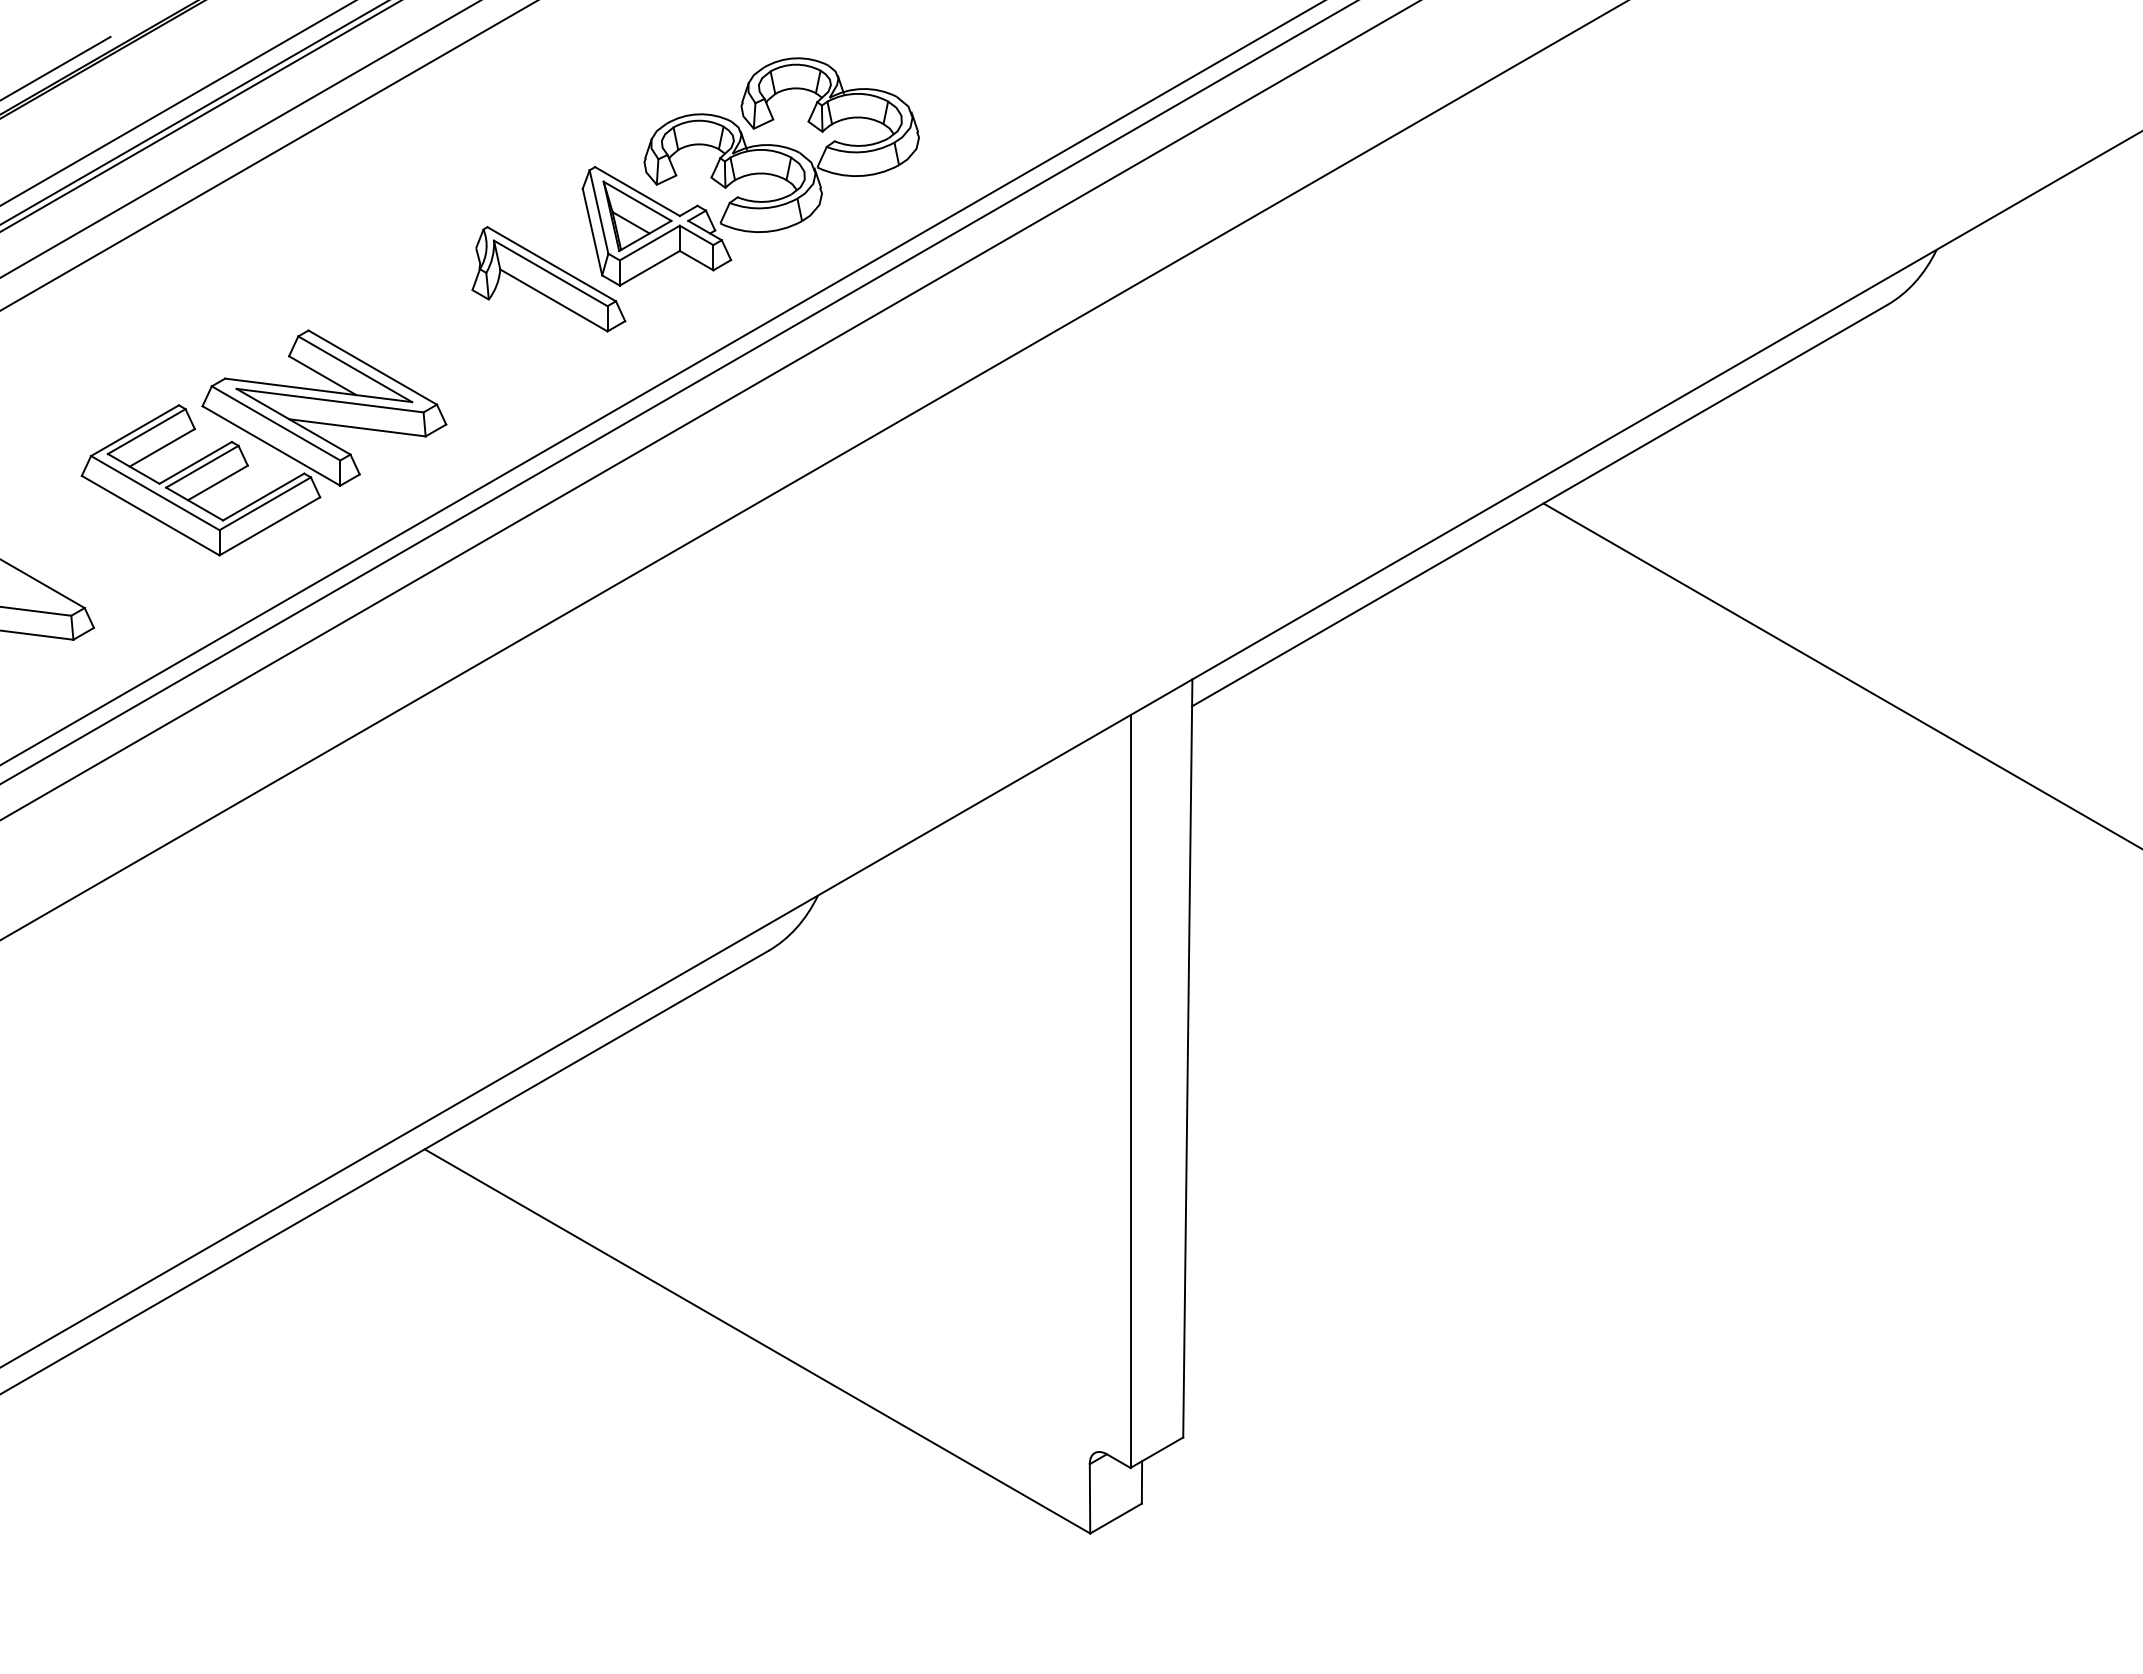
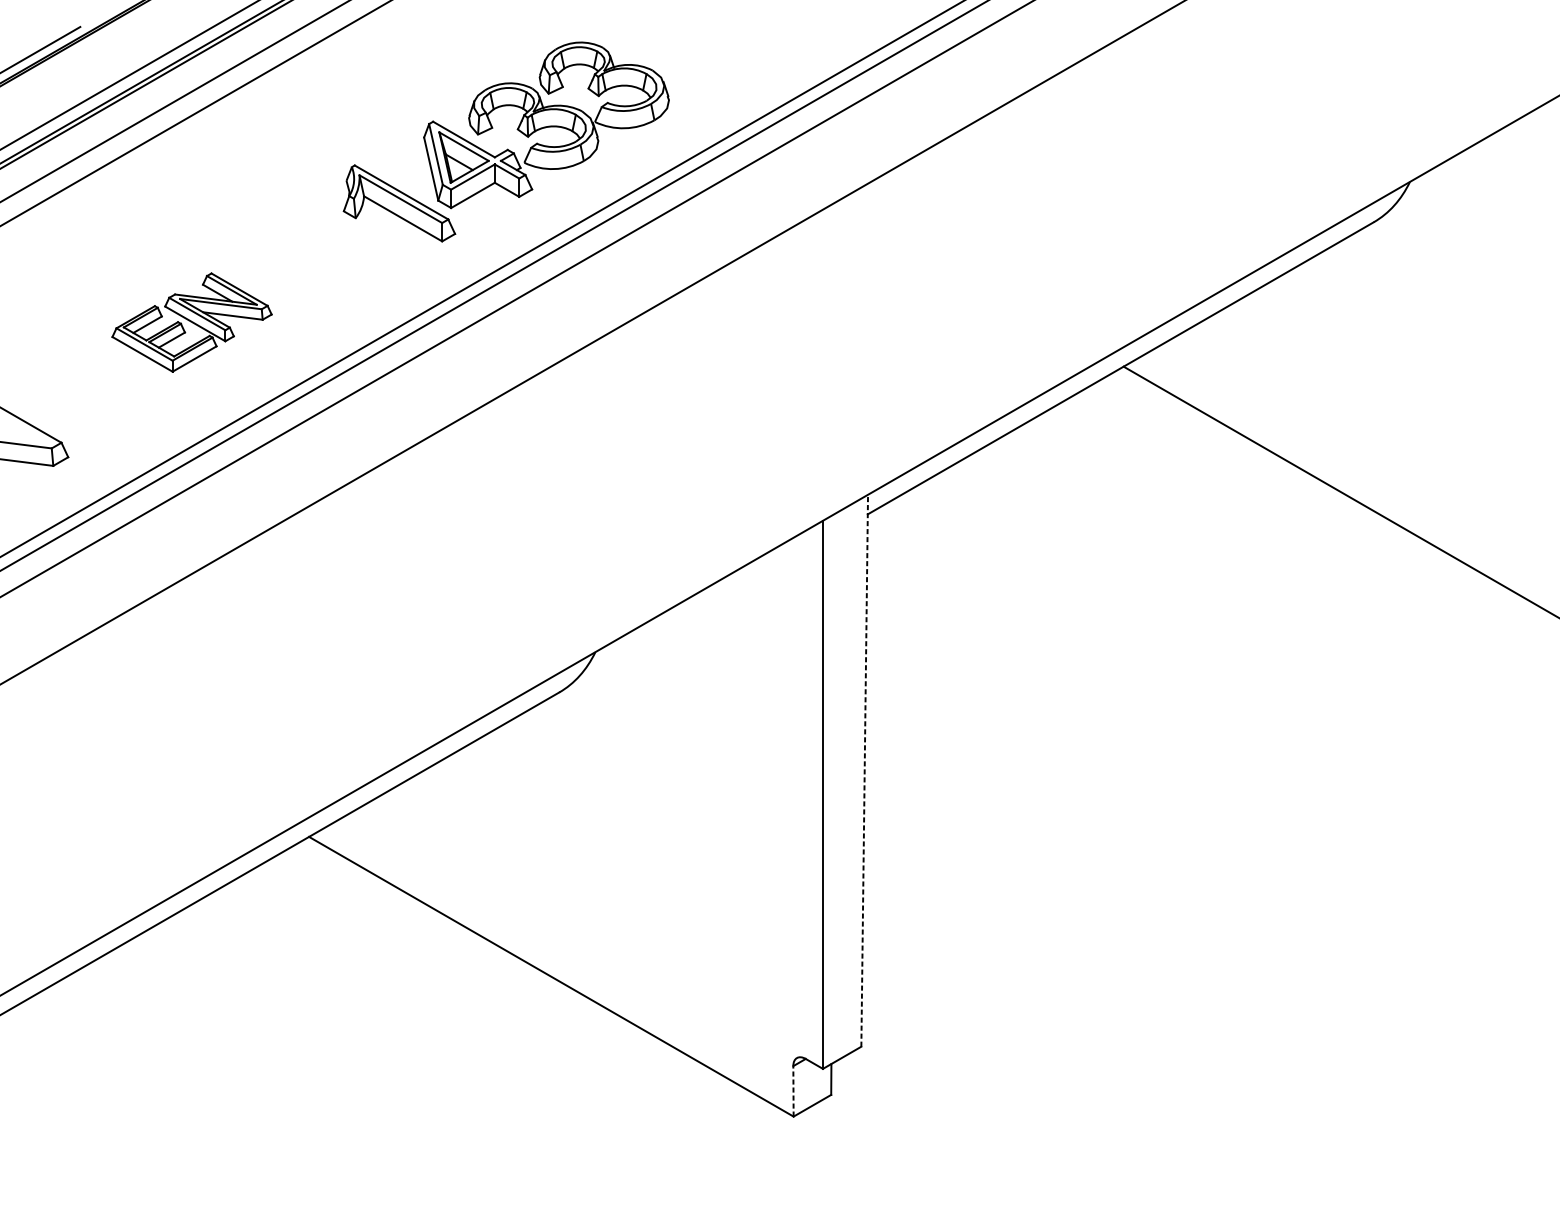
part: (263, 442) -> (191, 322), size x0.6
line: (1187, 1057) -> (864, 770), solid -> dashed
line: (1090, 1498) -> (793, 1091), solid -> dashed

